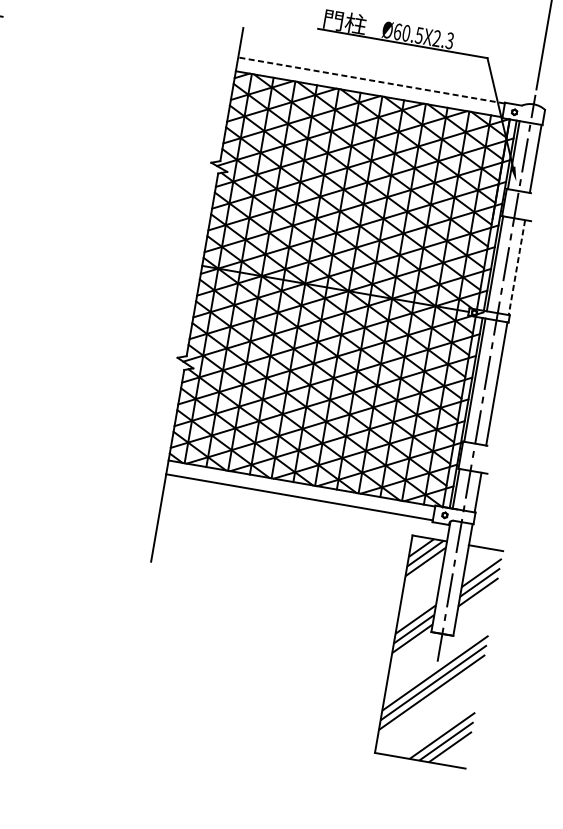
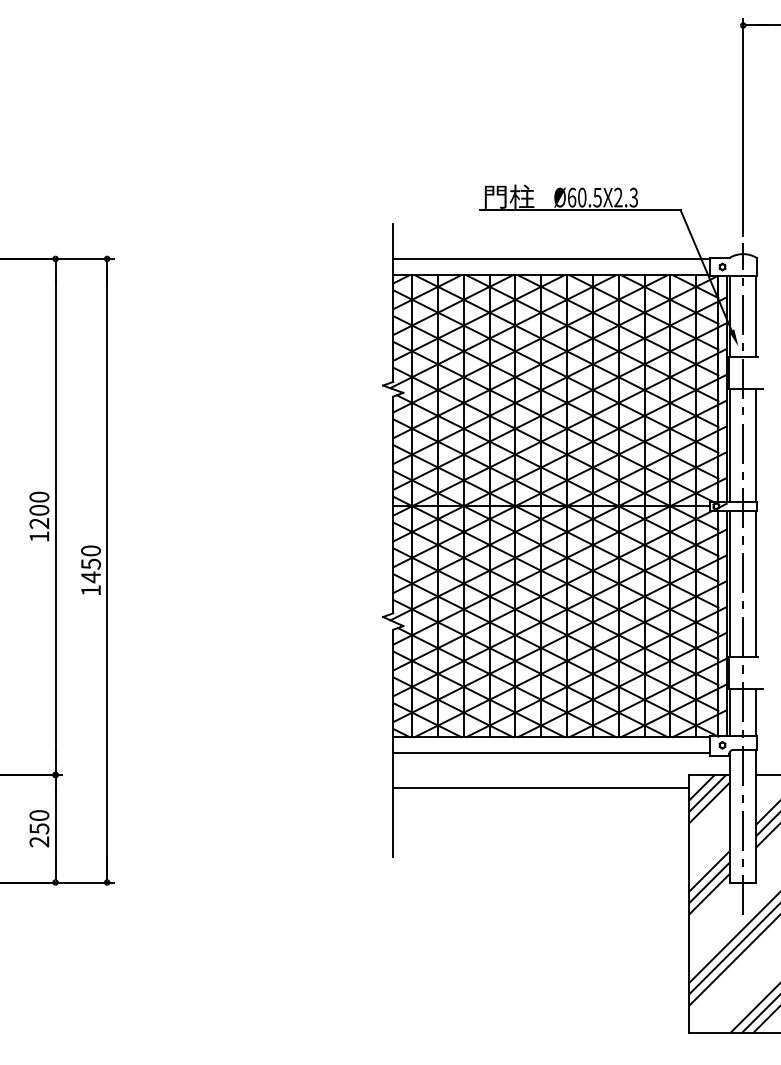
line: (370, 80) -> (550, 258), dashed -> solid
line: (517, 268) -> (756, 446), dashed -> solid
line: (286, 524) -> (541, 787), added

